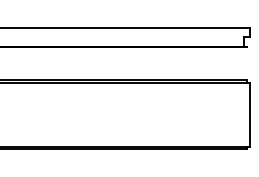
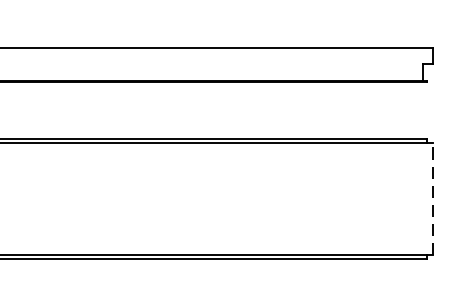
line: (249, 114) -> (432, 198), solid -> dashed

